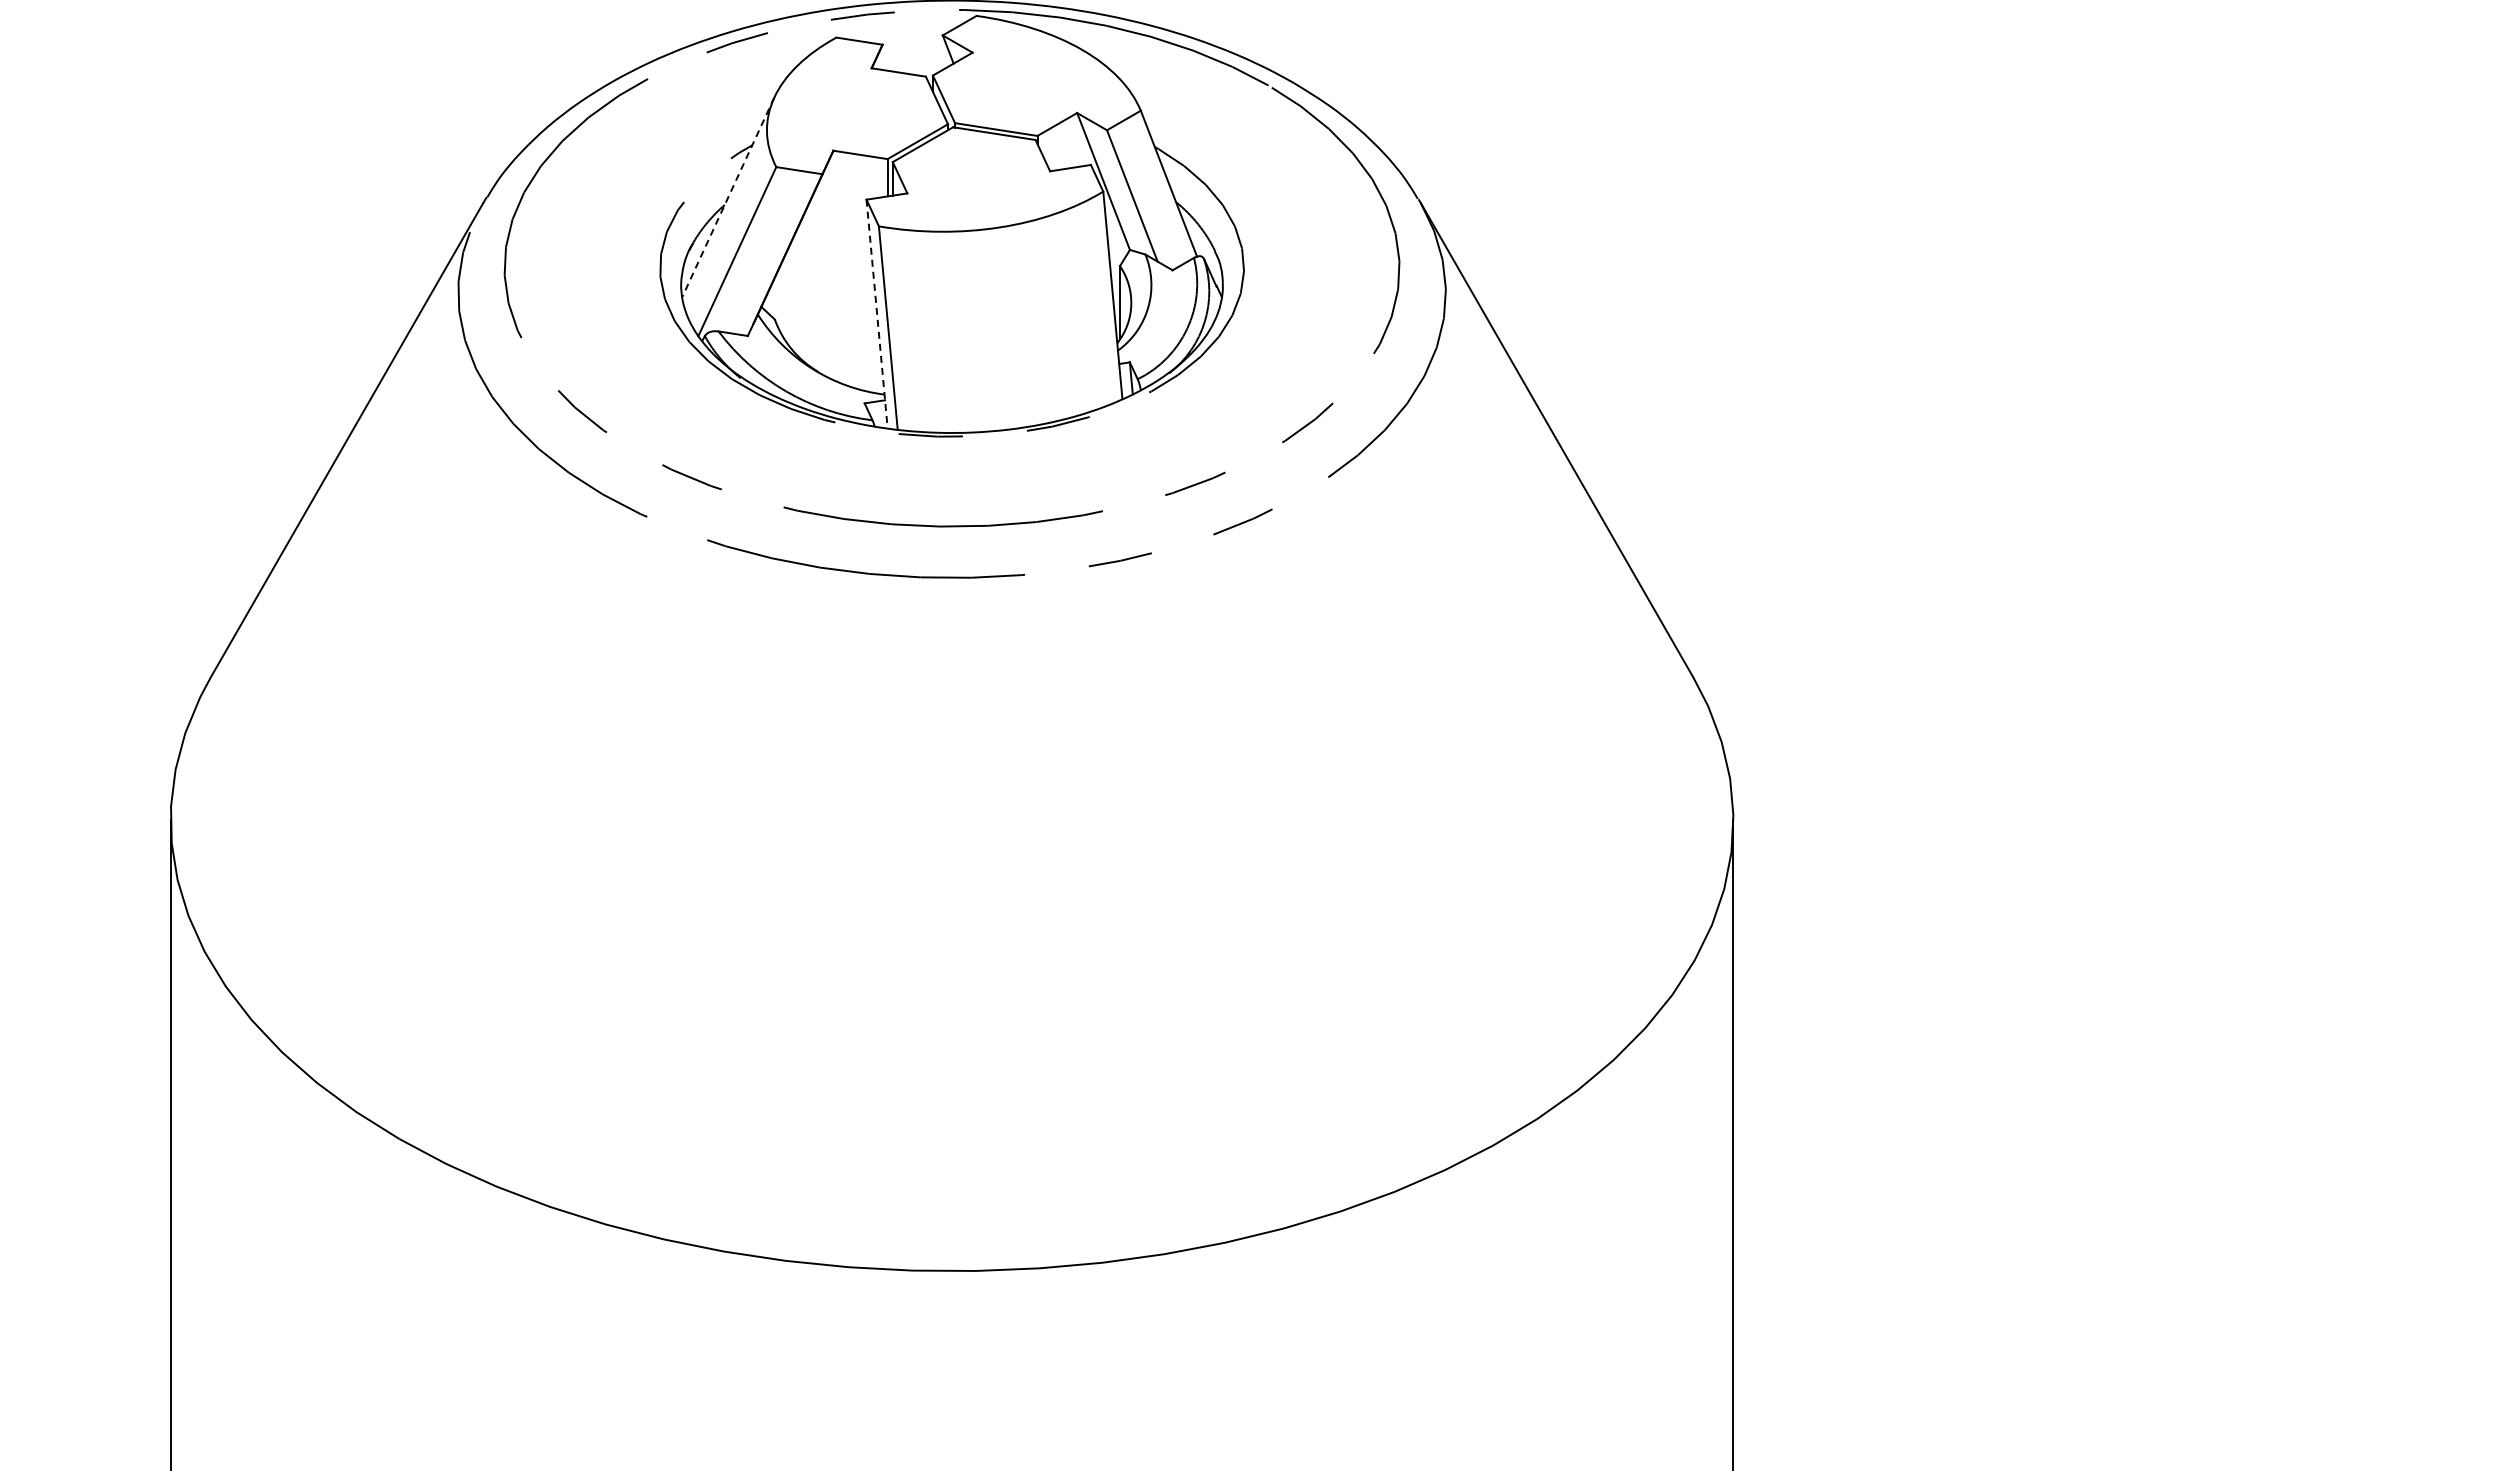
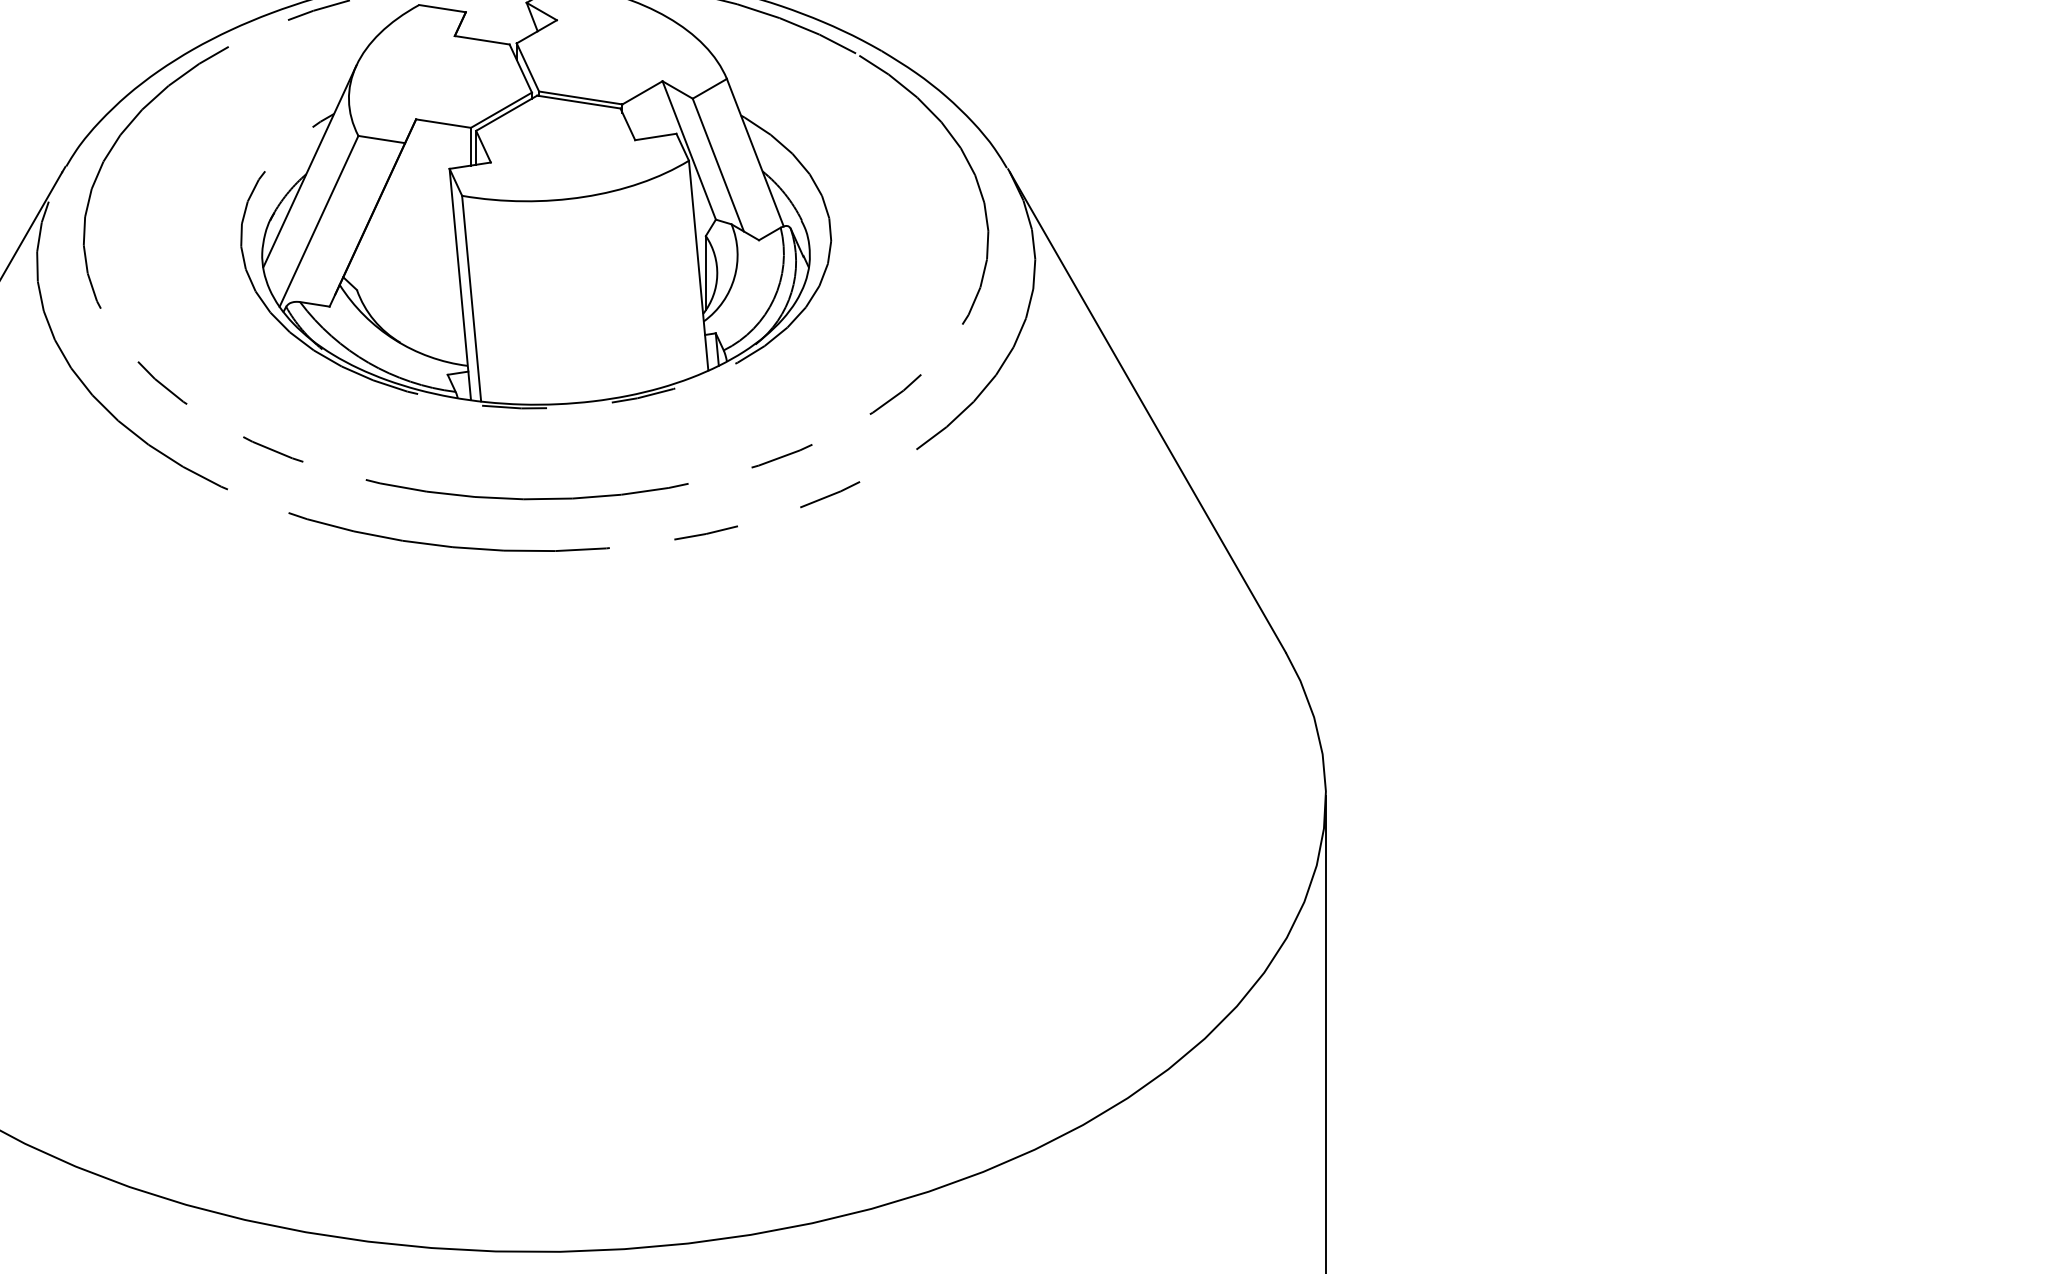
line: (728, 197) -> (310, 166), dashed -> solid
line: (877, 314) -> (460, 284), dashed -> solid

